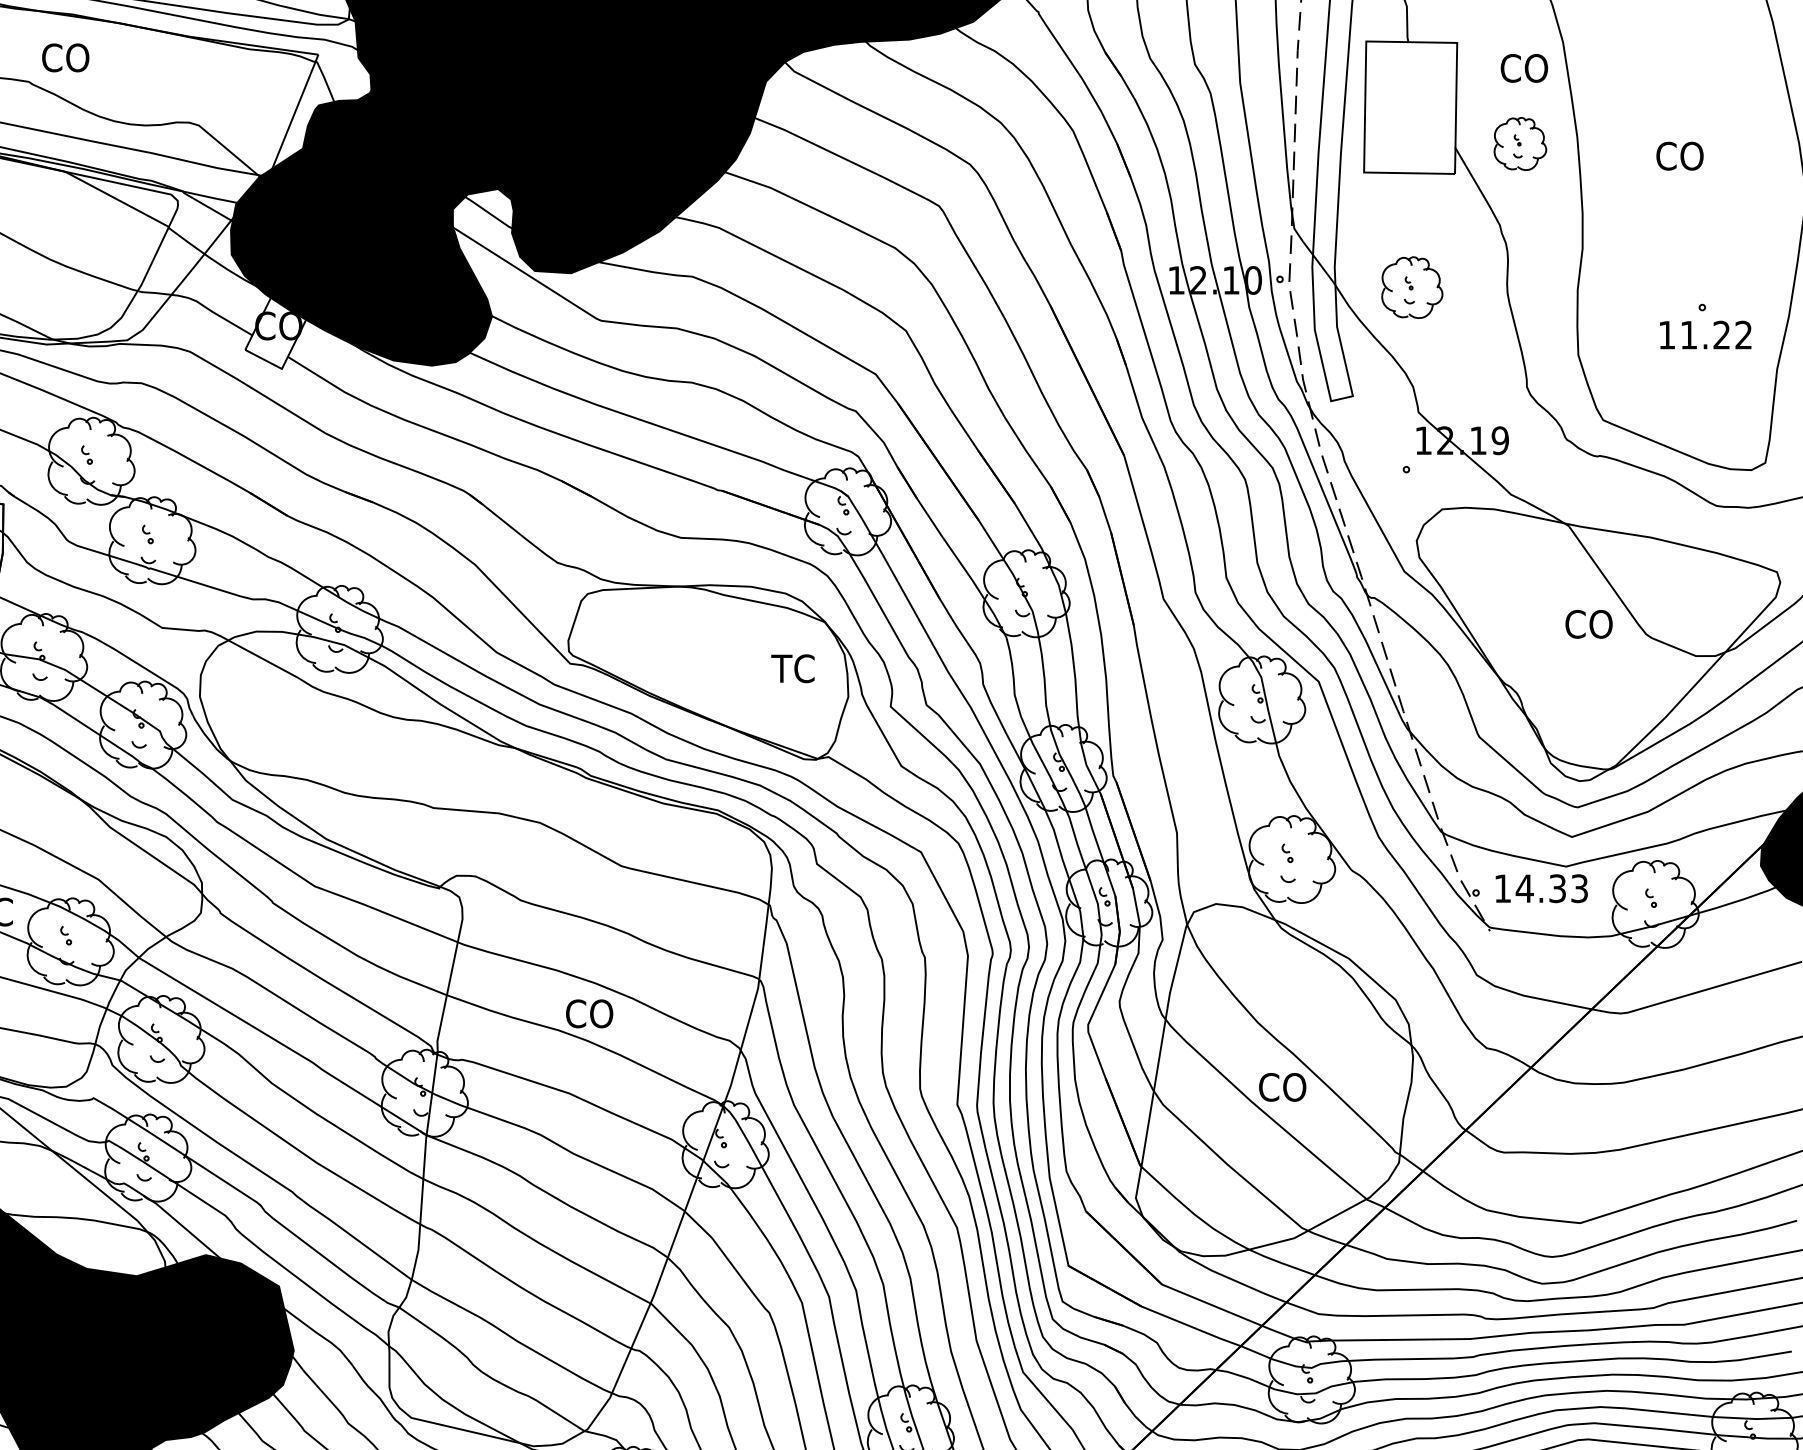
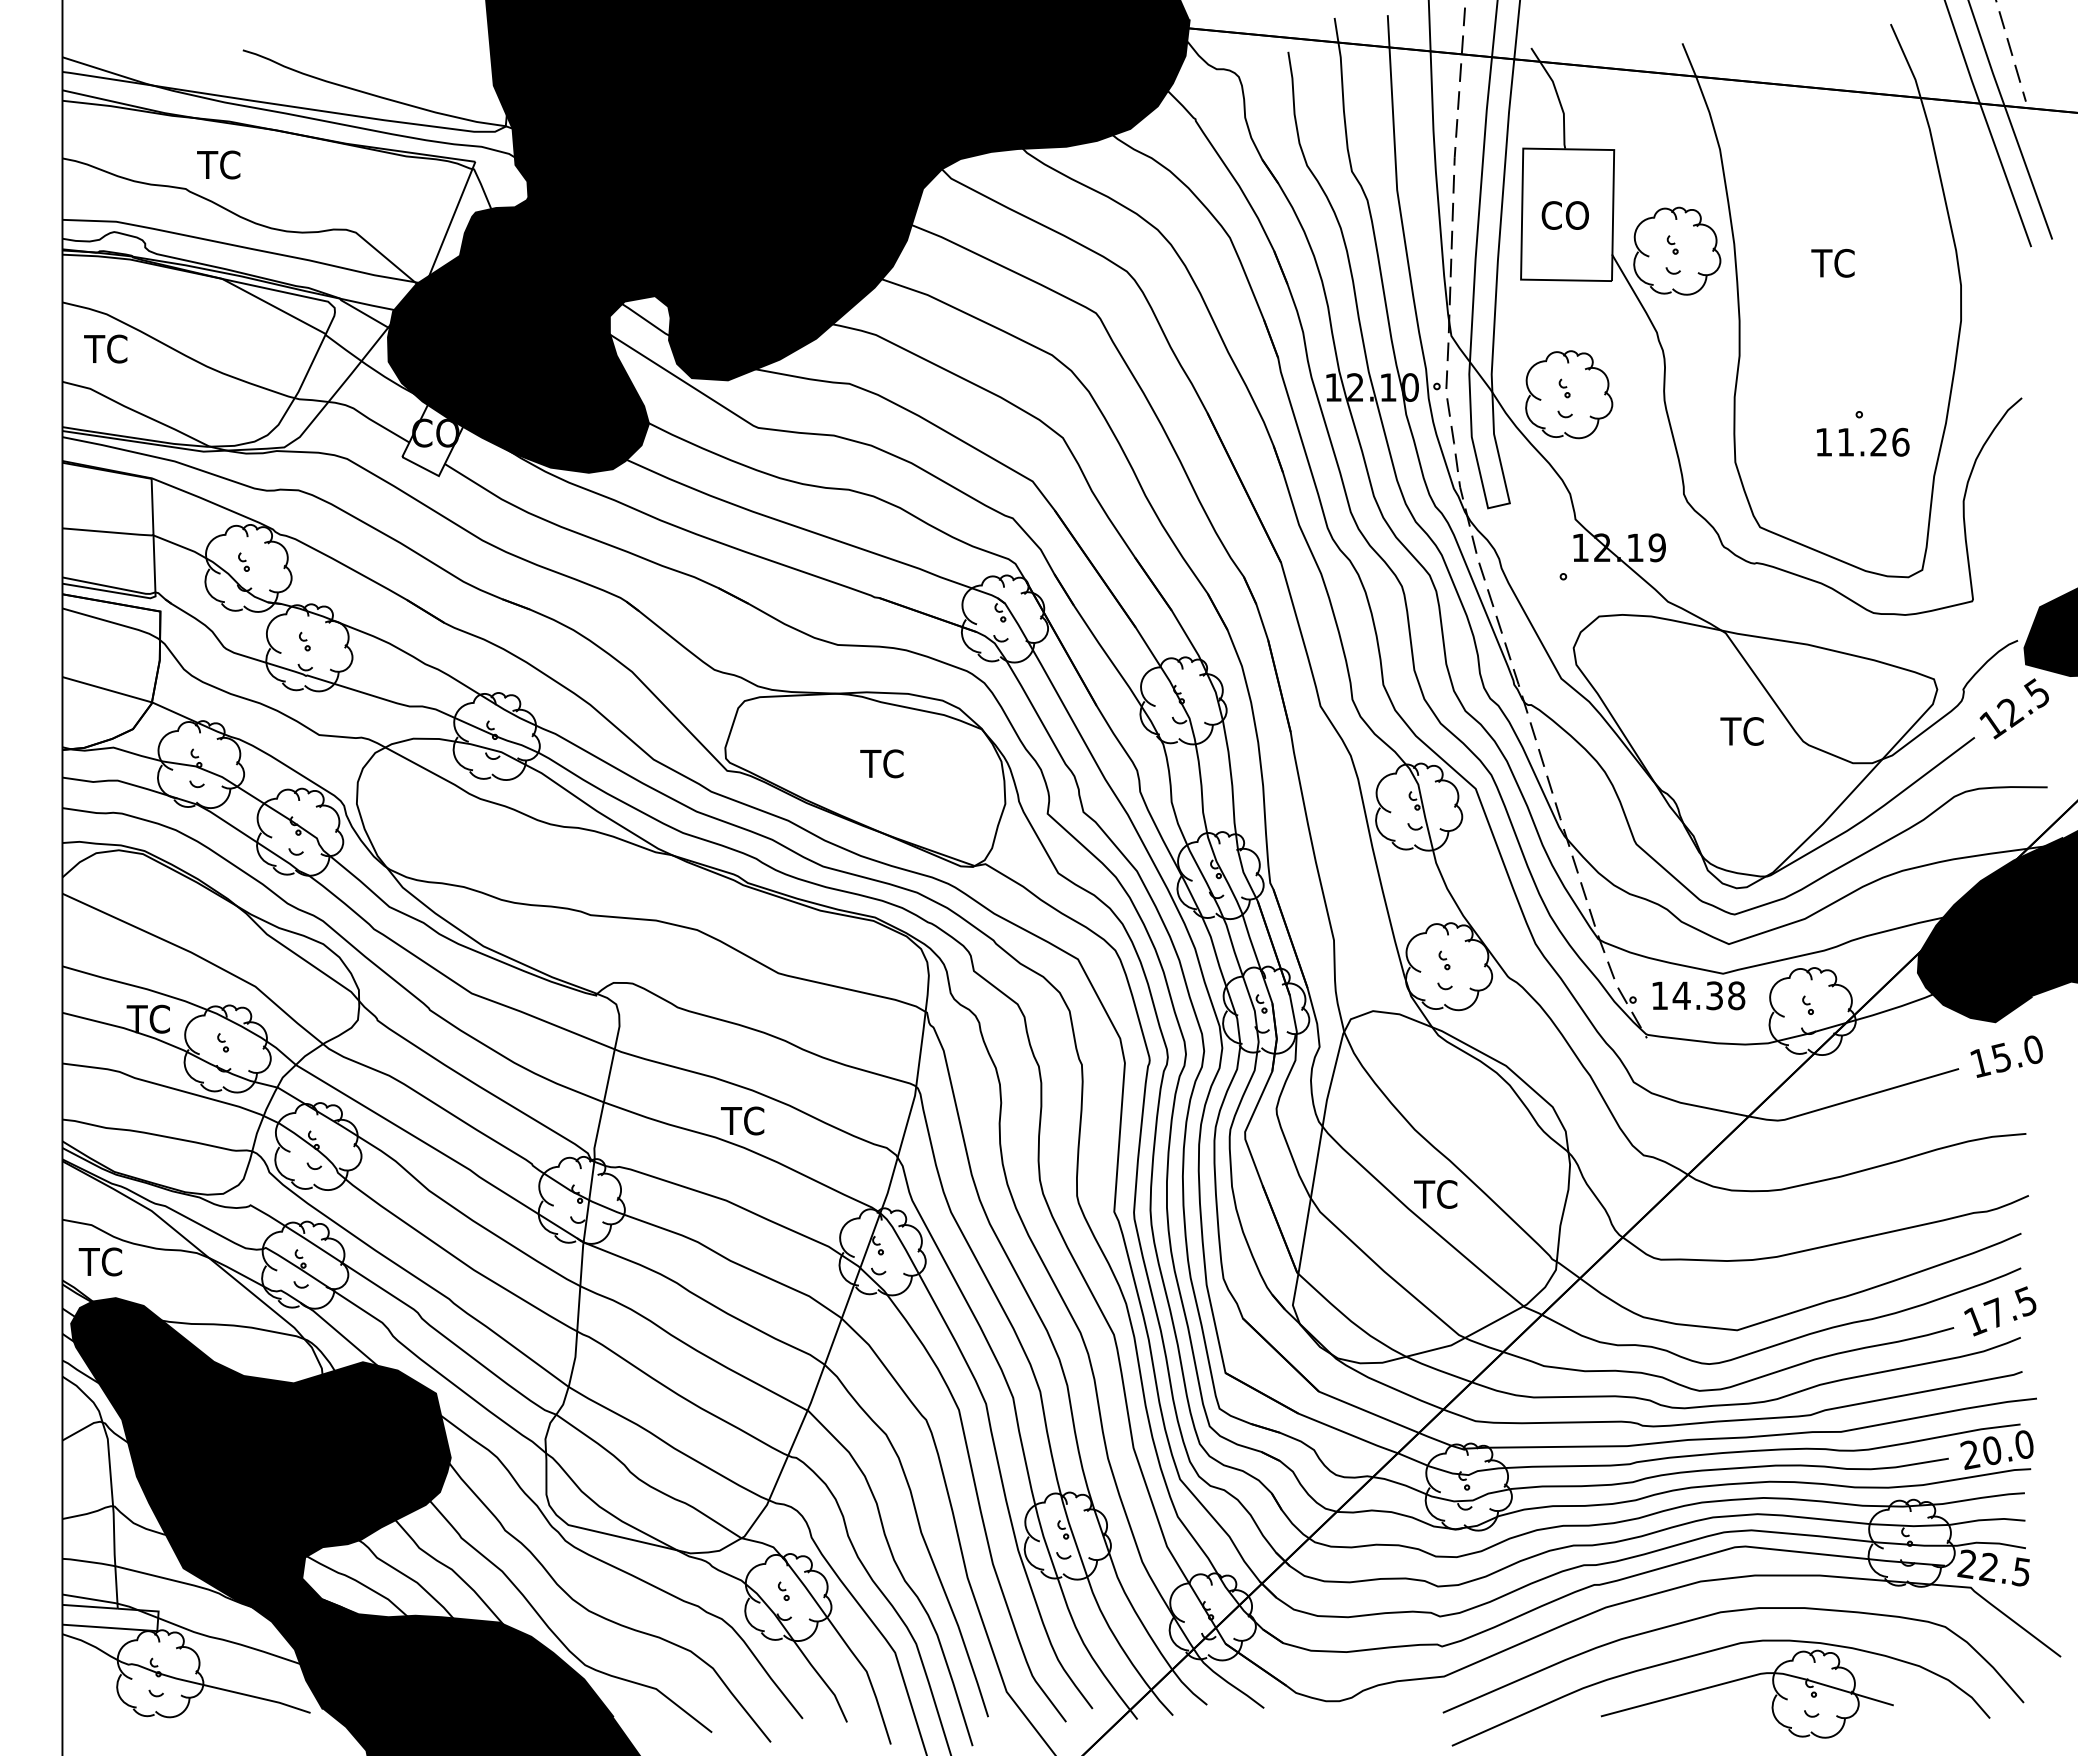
text: (64, 57) -> (221, 164), CO -> TC
text: (1523, 68) -> (1564, 215), moved
part: (1520, 143) -> (1677, 250), size x1.67
text: (1678, 155) -> (1835, 262), CO -> TC
part: (1412, 287) -> (1569, 394), size x1.43
text: (1743, 334) -> (1900, 441), 11.22 -> 11.26
text: (1587, 624) -> (1744, 731), CO -> TC
text: (792, 668) -> (881, 763), moved
text: (1579, 888) -> (1736, 995), 14.33 -> 14.38
text: (588, 1013) -> (745, 1120), CO -> TC
text: (1281, 1087) -> (1438, 1194), CO -> TC

